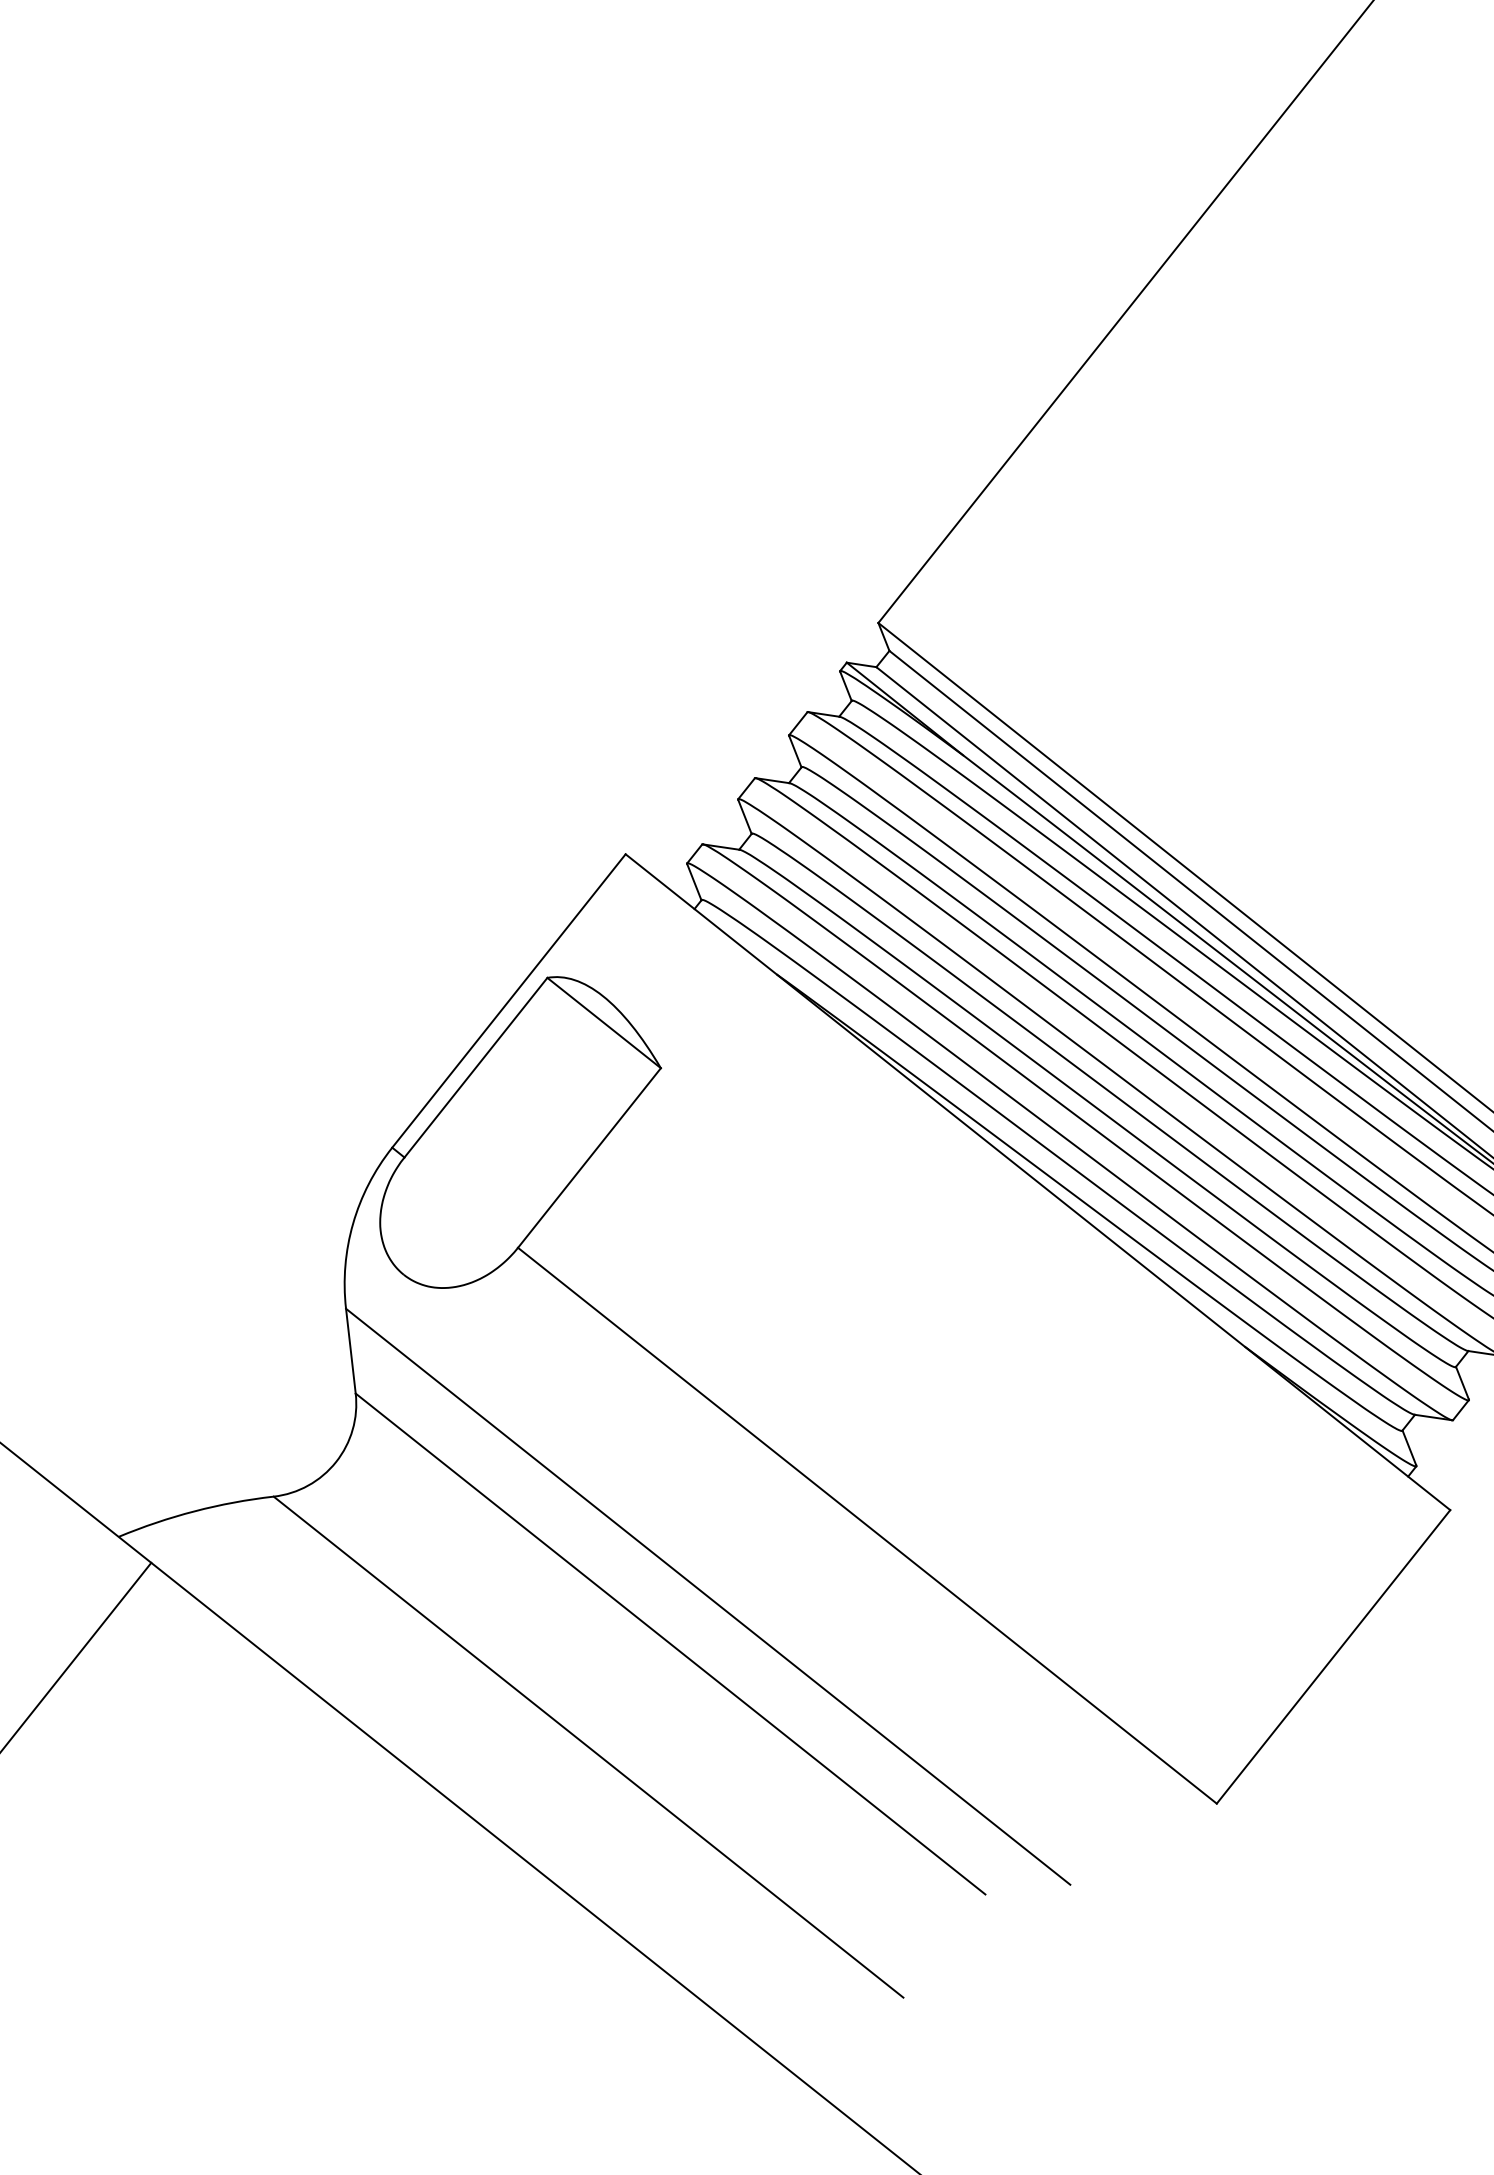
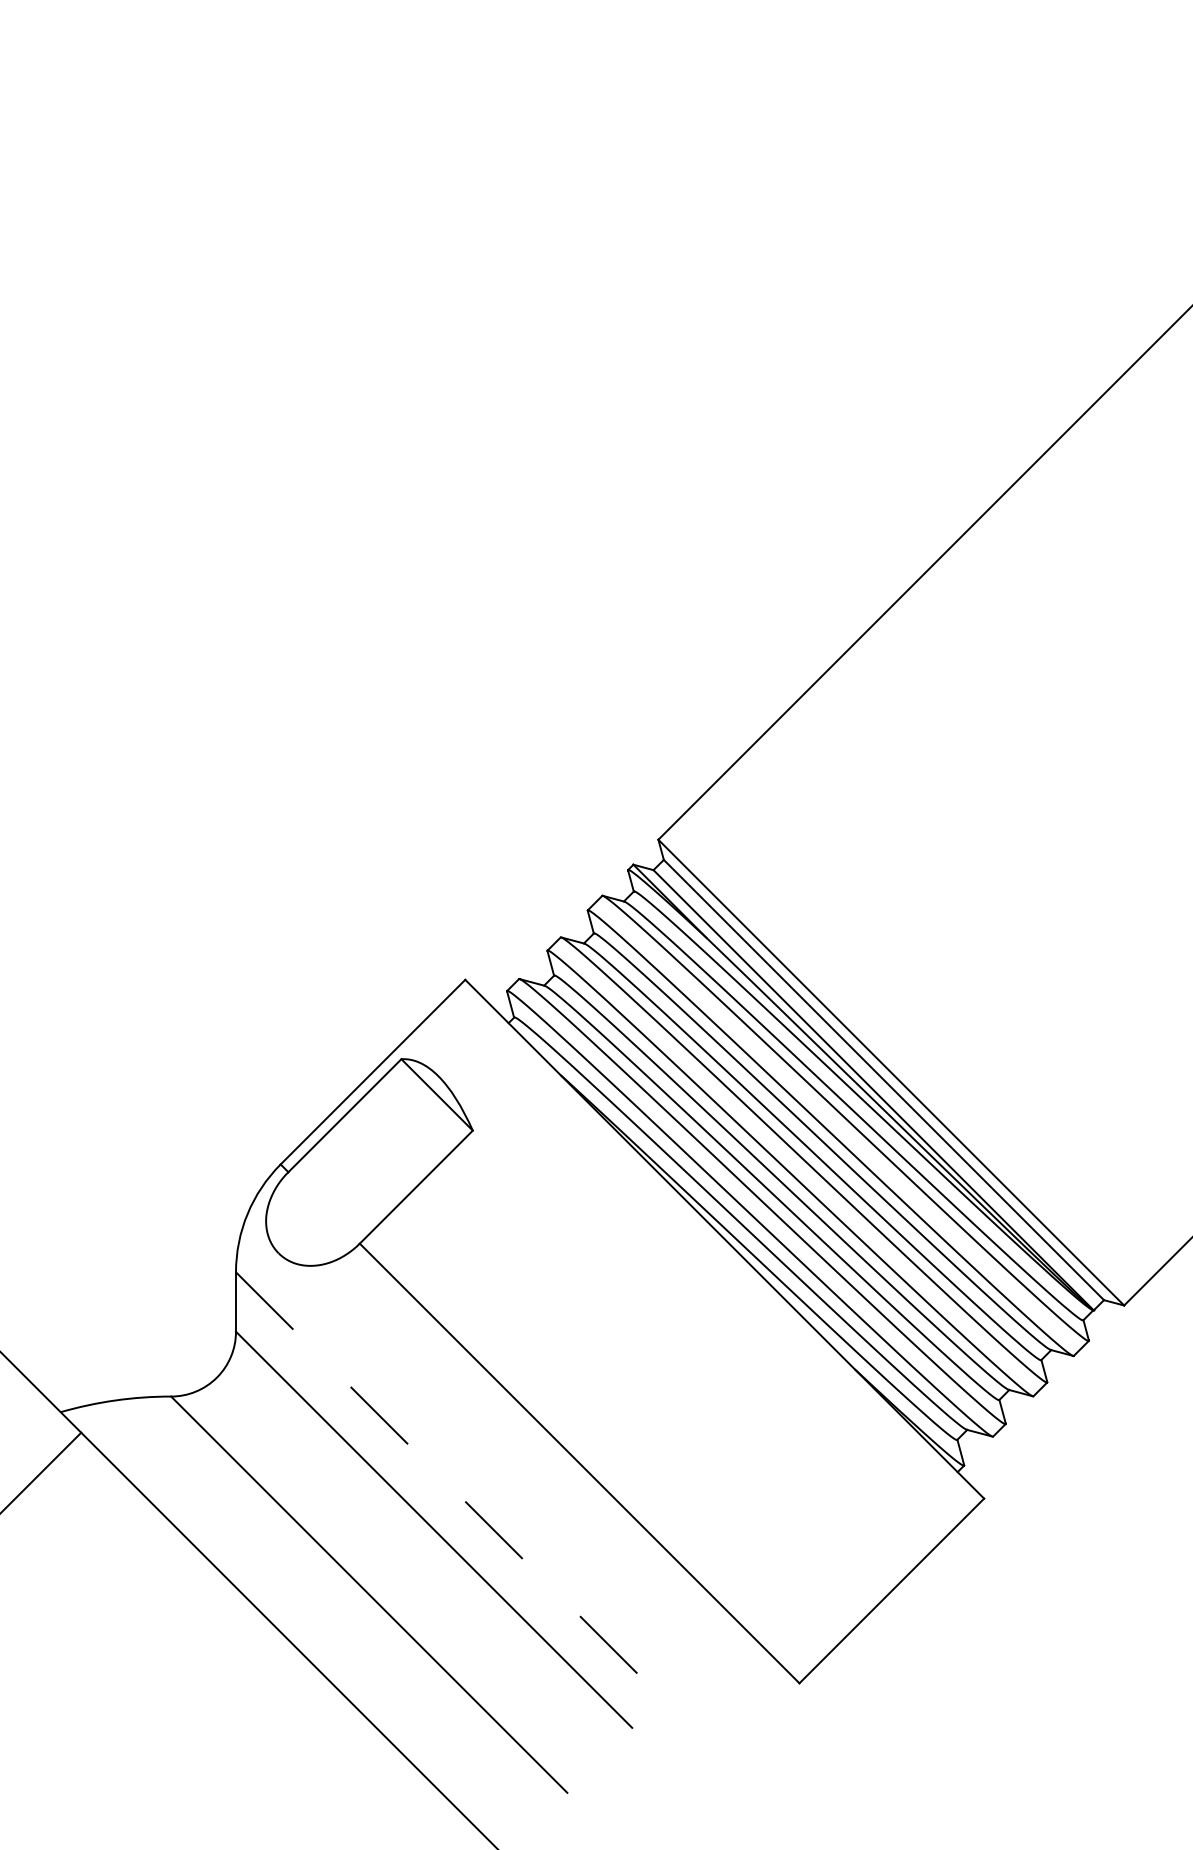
line: (709, 1597) -> (464, 1500), solid -> dashed

